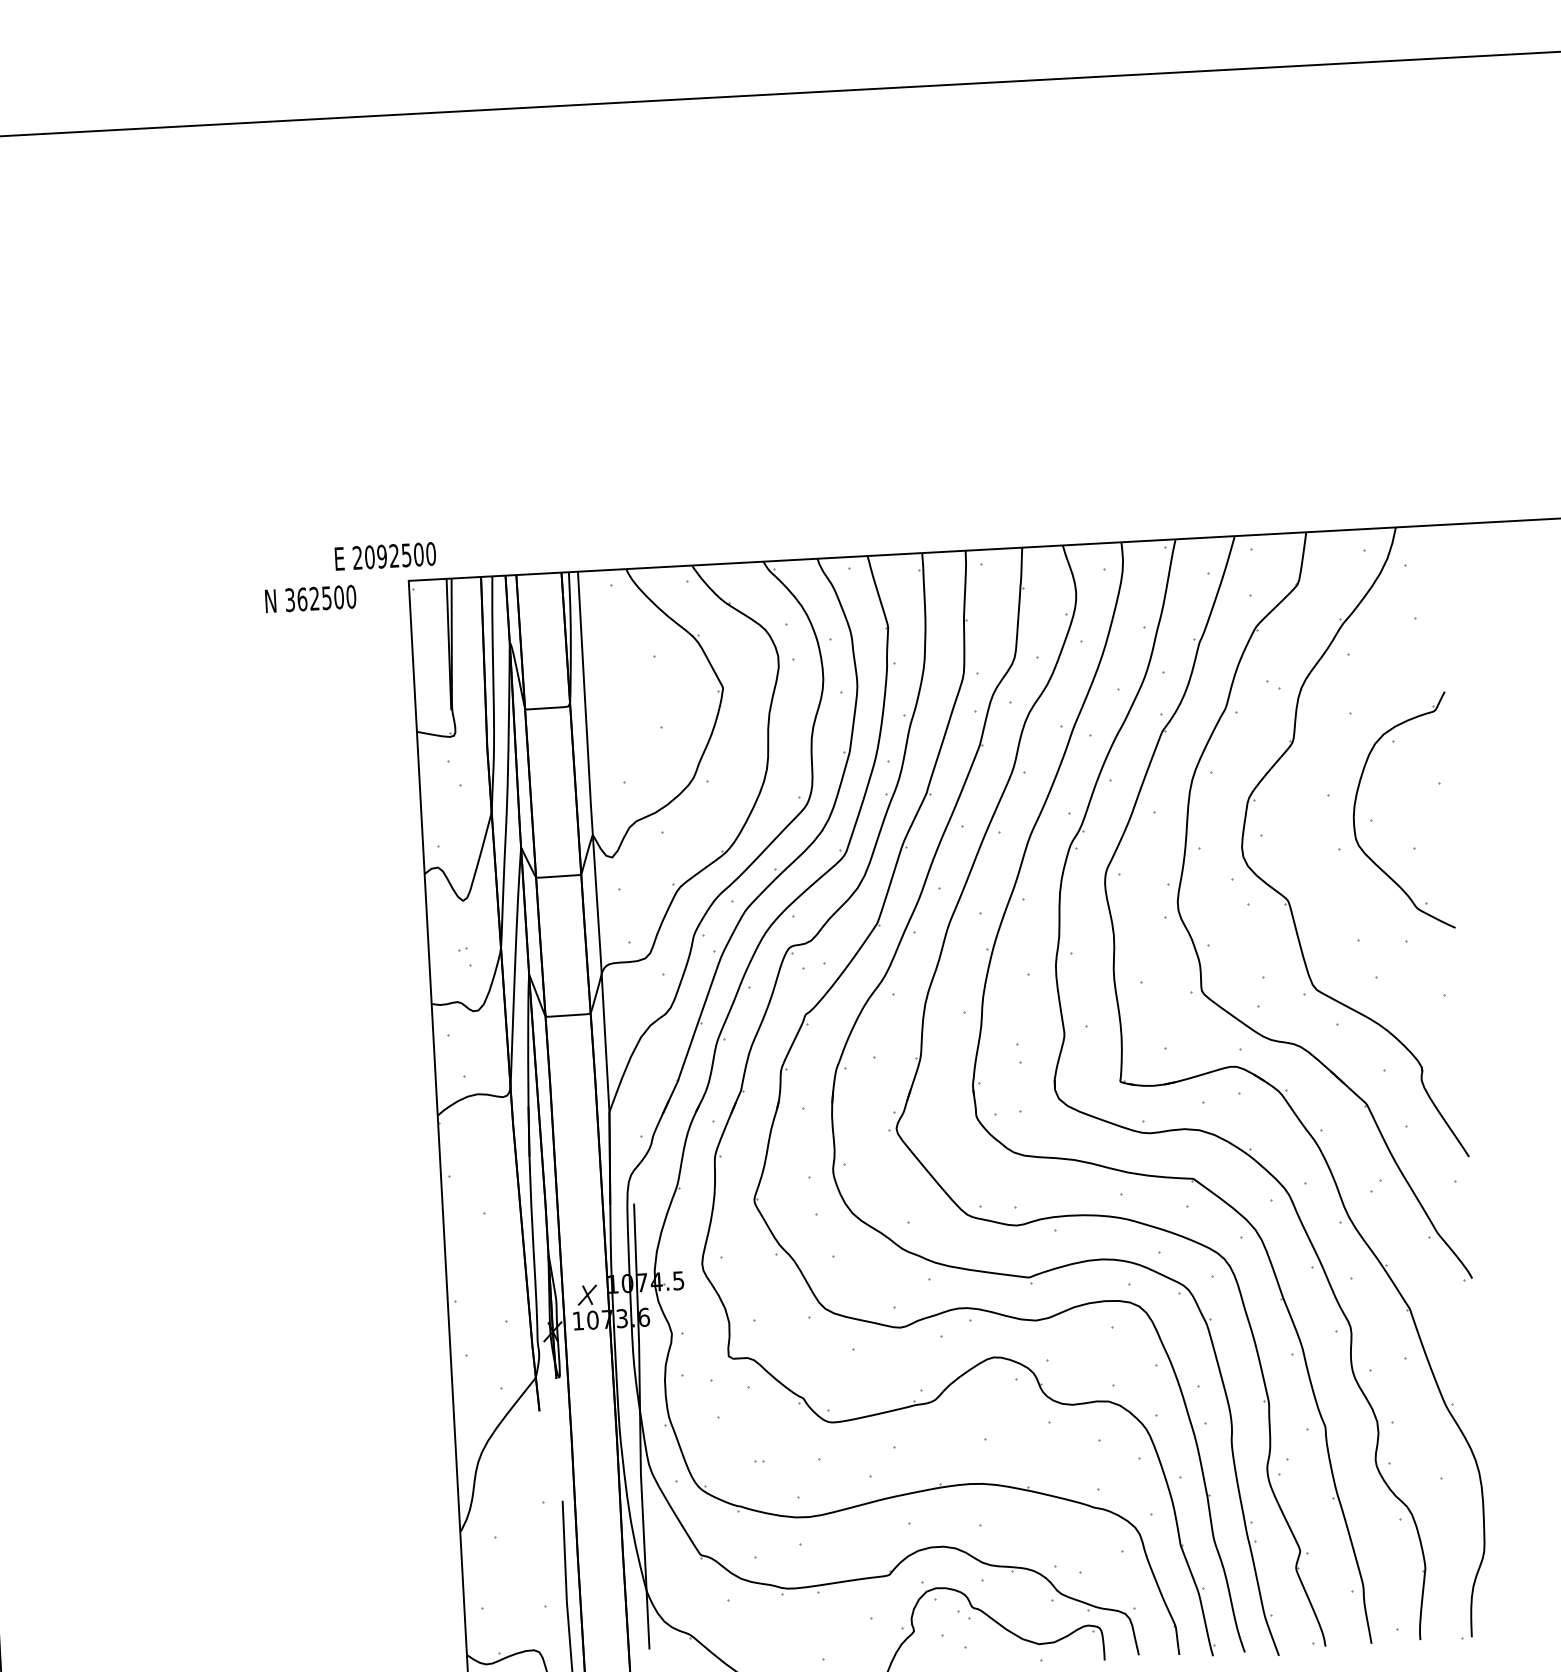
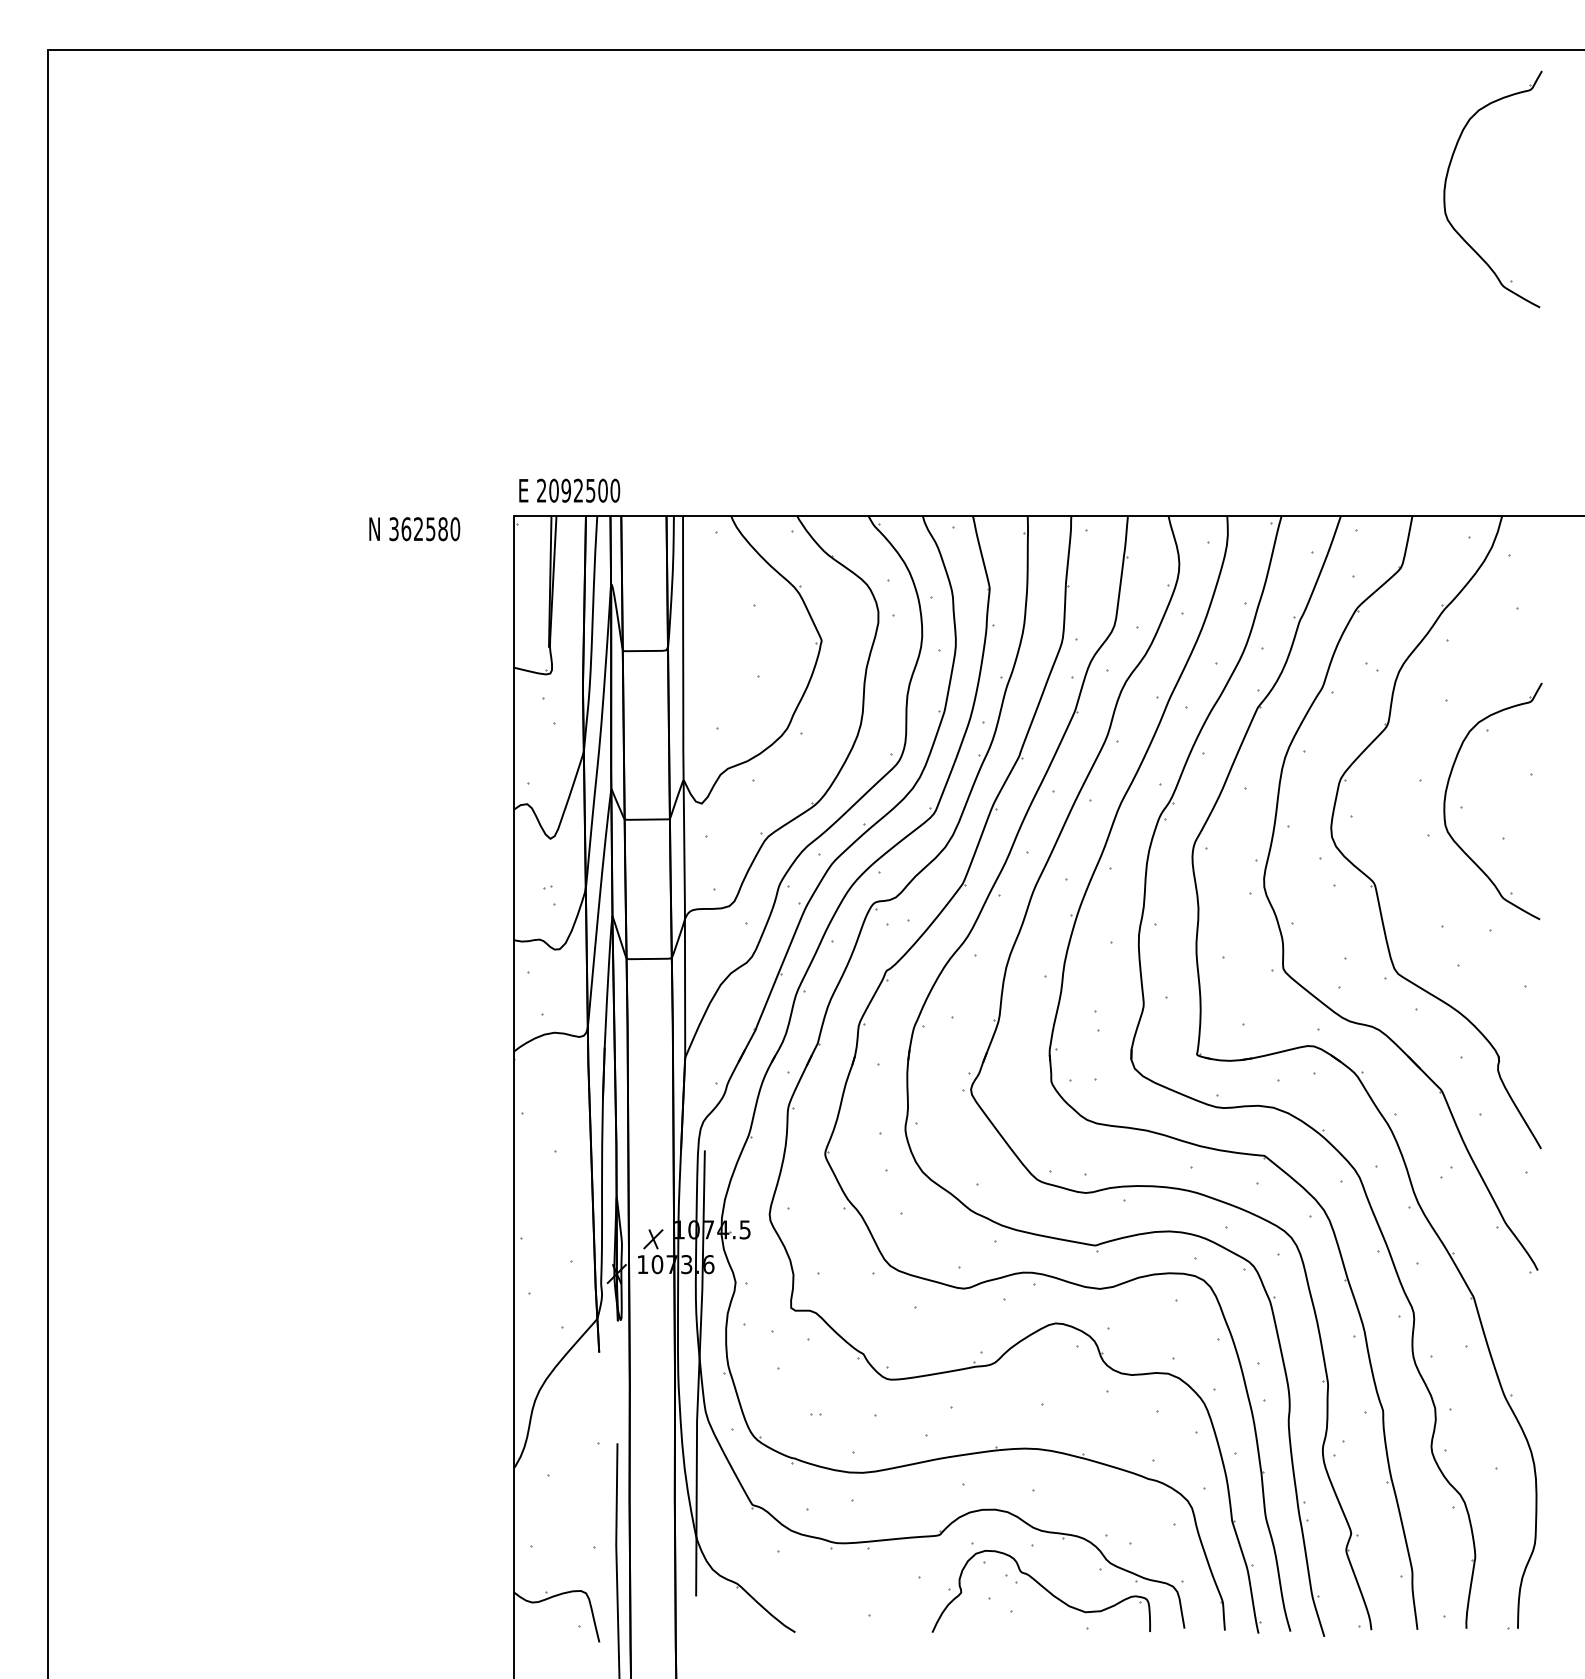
part: (1322, 199) -> (1446, 184), added
text: (385, 556) -> (569, 490), moved
text: (338, 596) -> (442, 528), 362500 -> 362580

